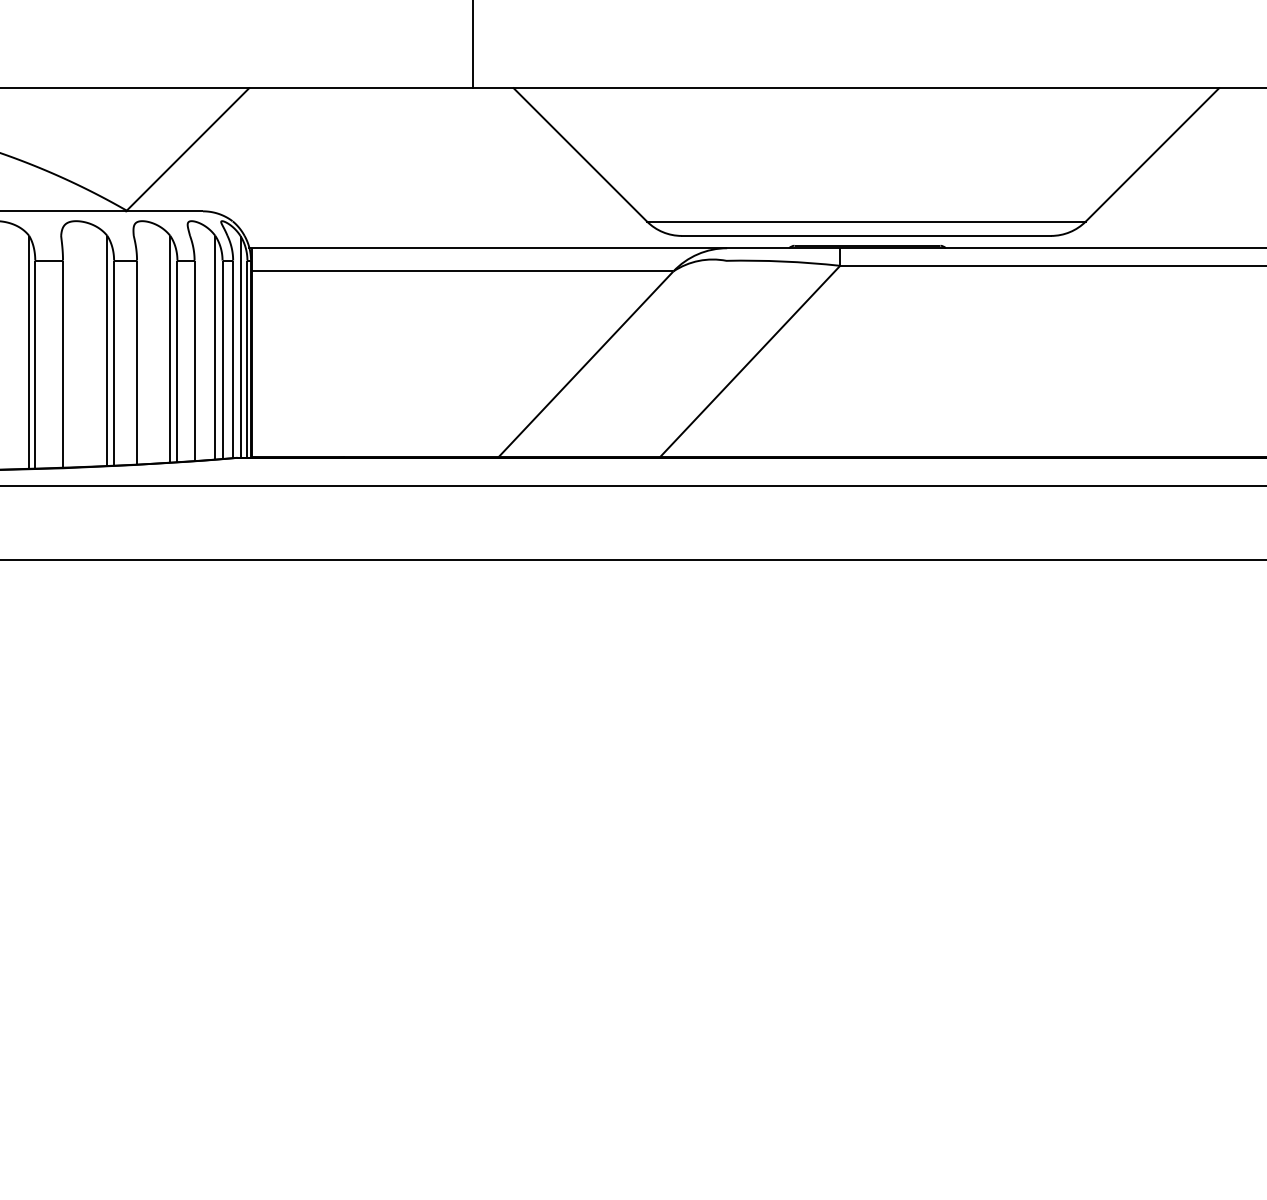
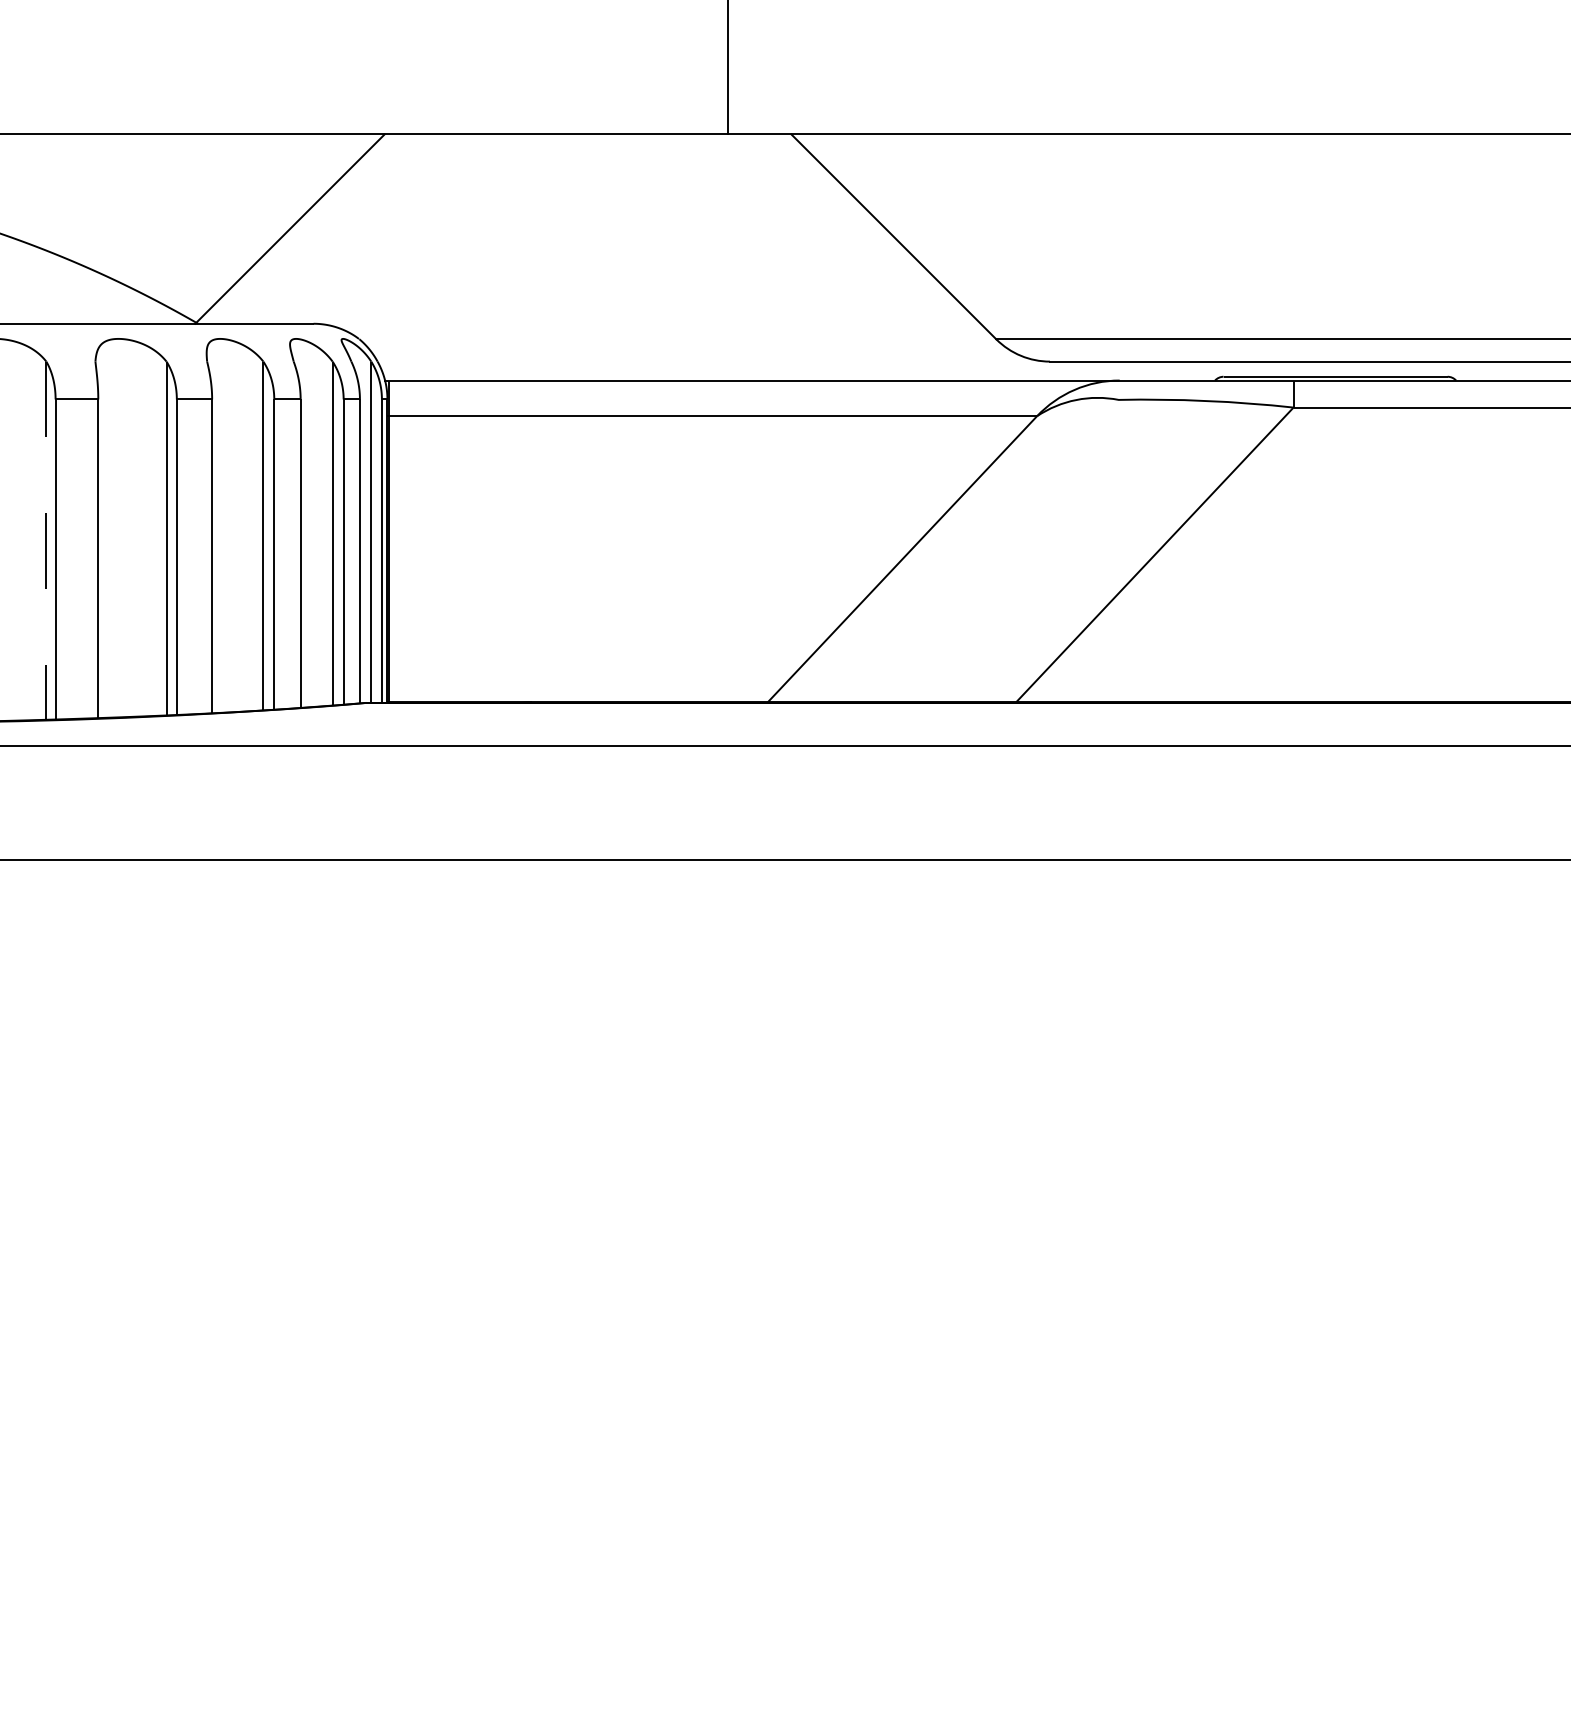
line: (29, 352) -> (46, 540), solid -> dashed

